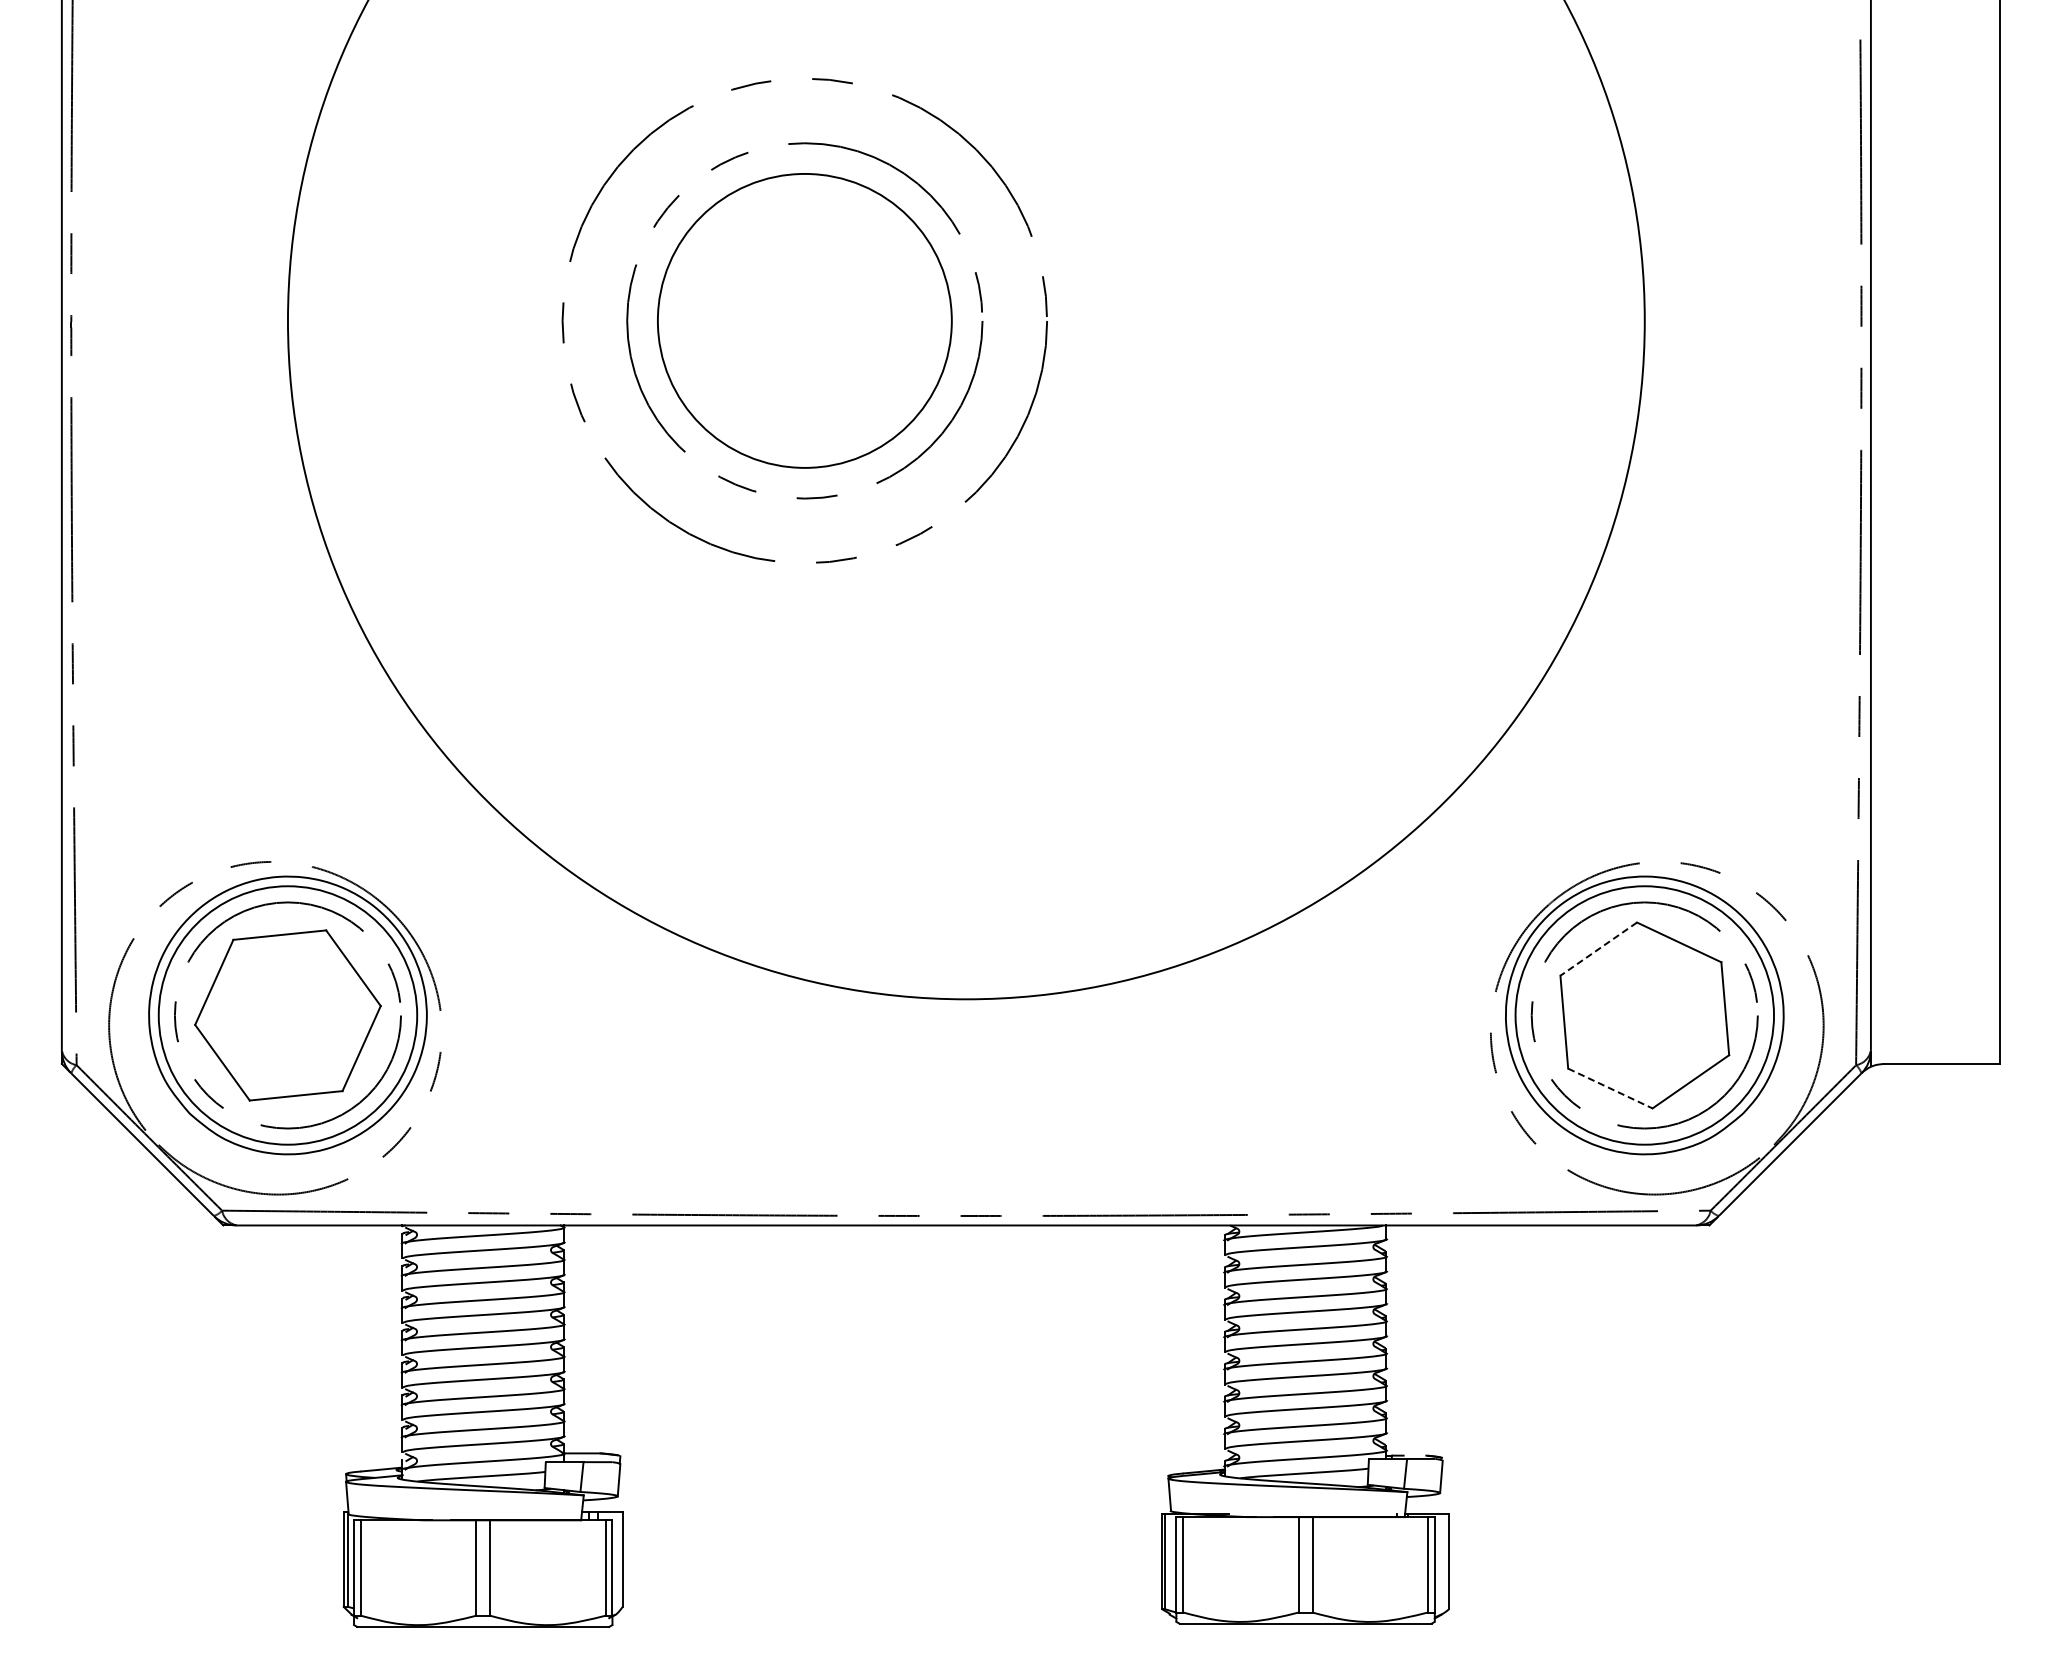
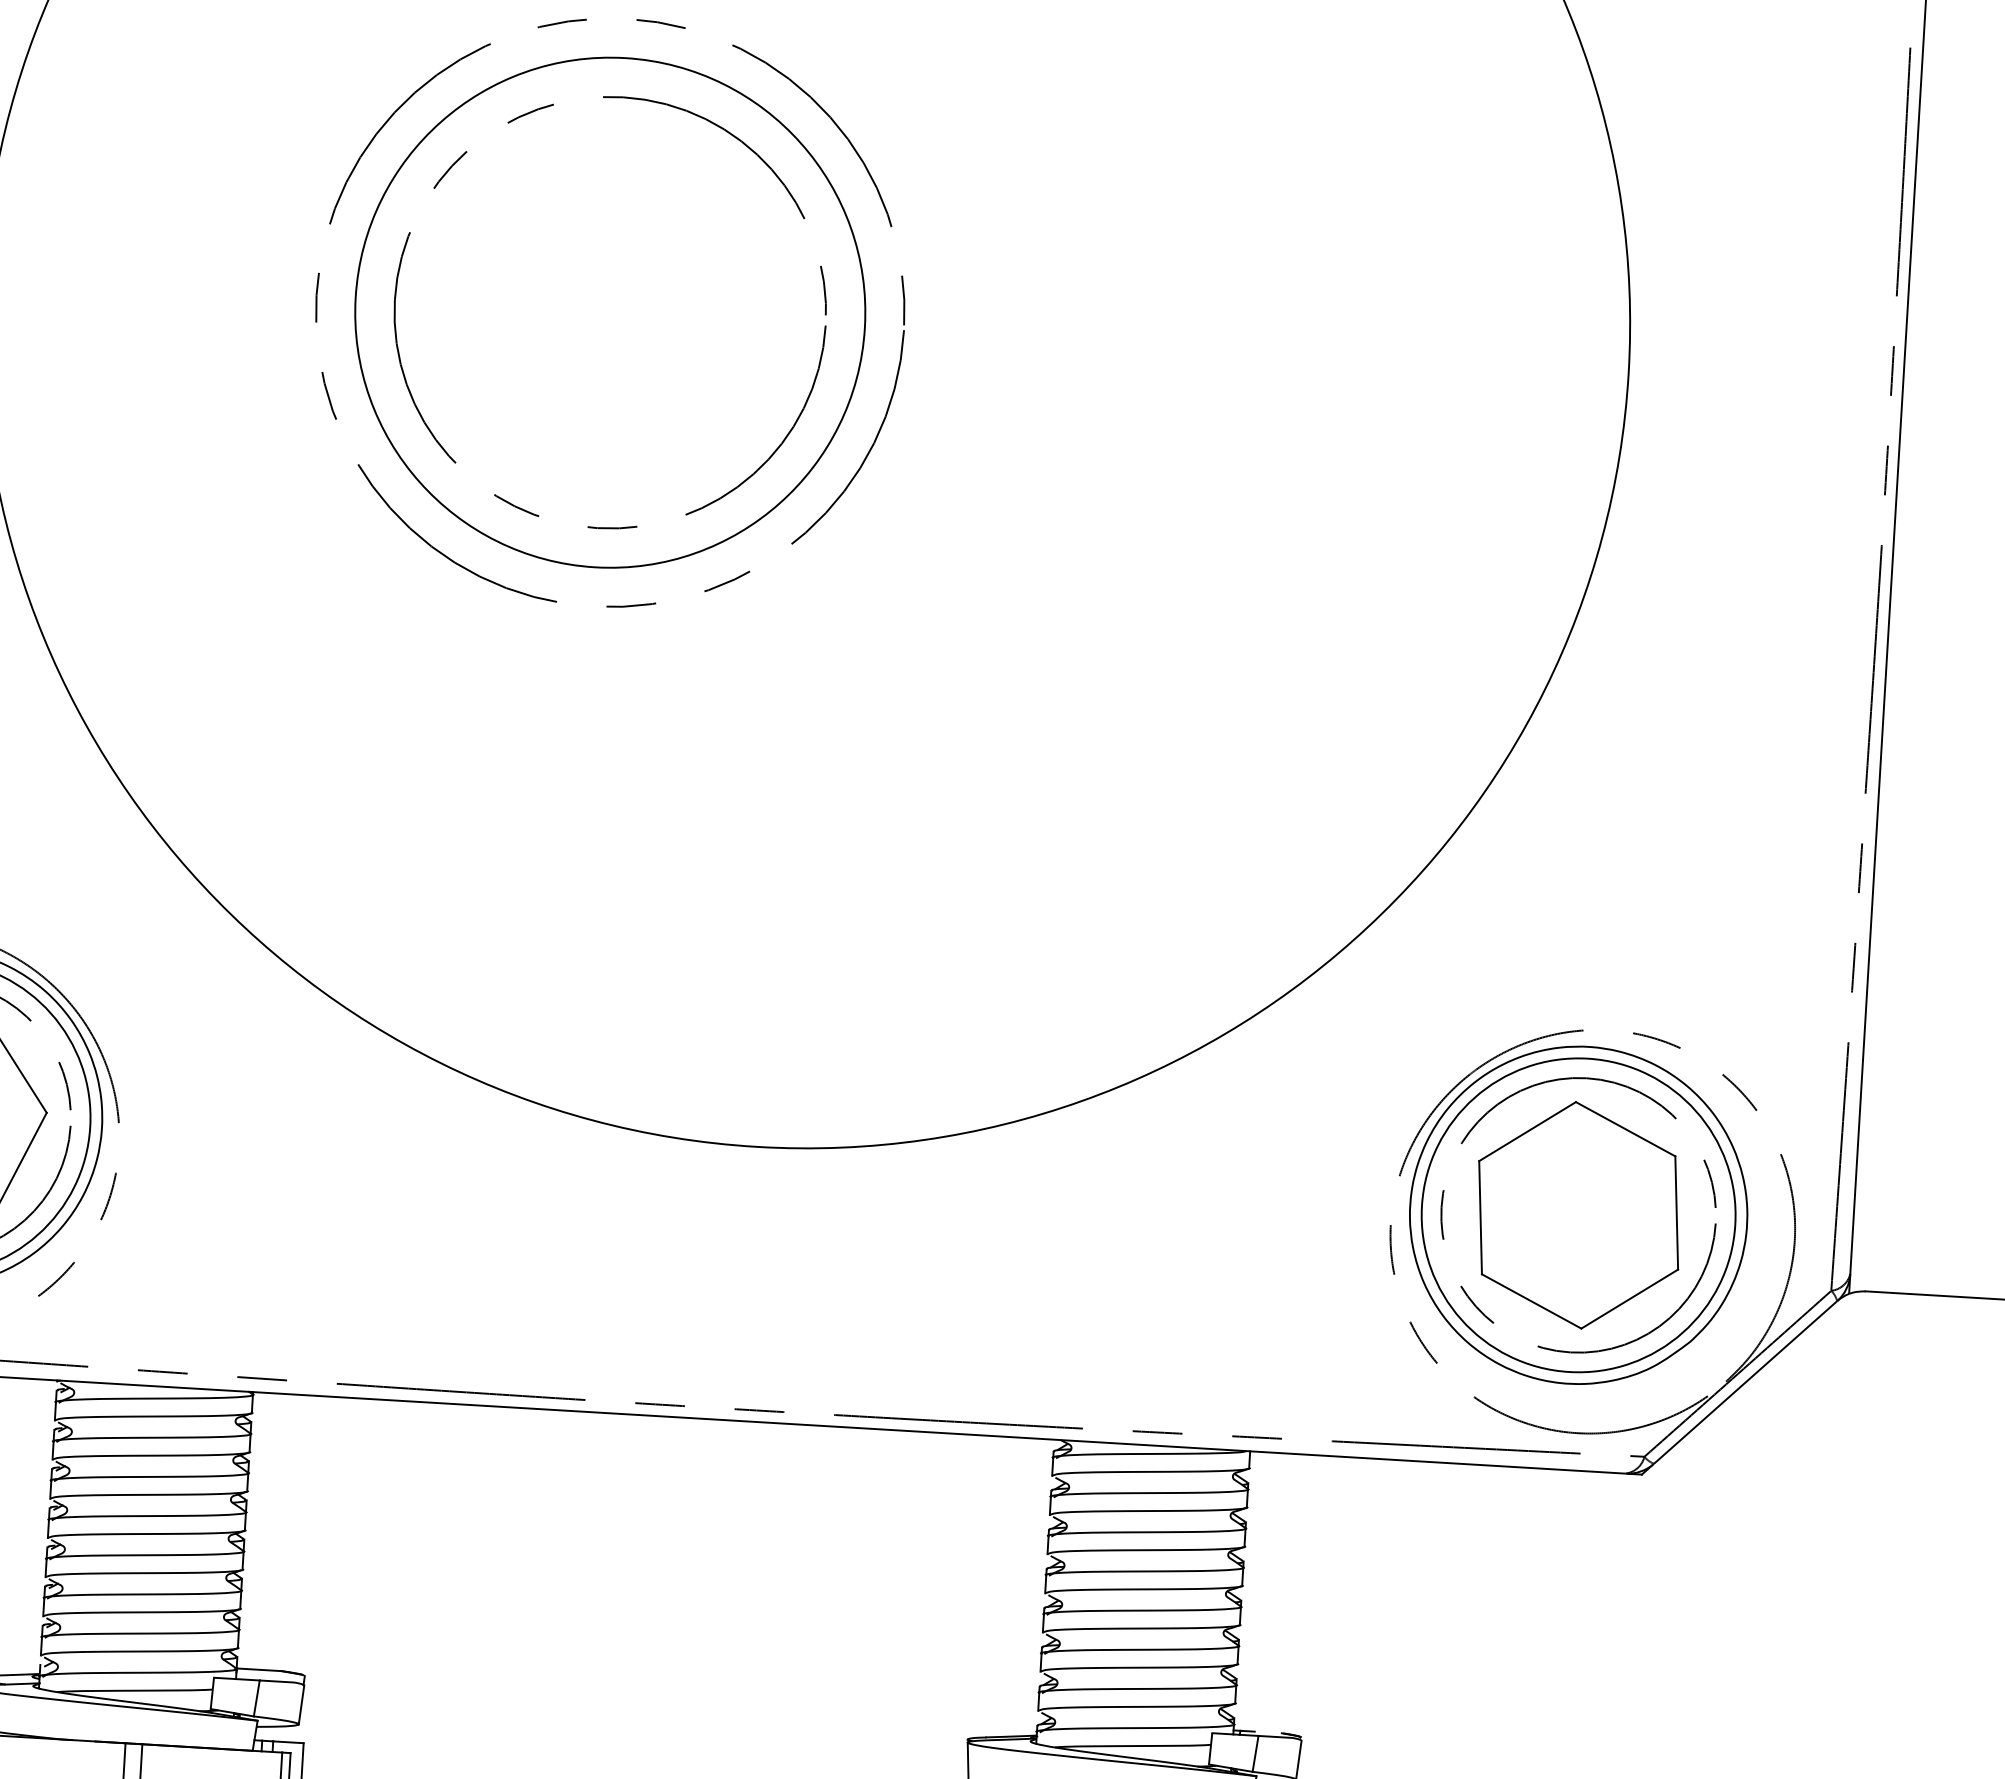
circle: (804, 320) -> (609, 312), size x1.43
line: (1598, 949) -> (1527, 1132), dashed -> solid
line: (1610, 1088) -> (1531, 1301), dashed -> solid

